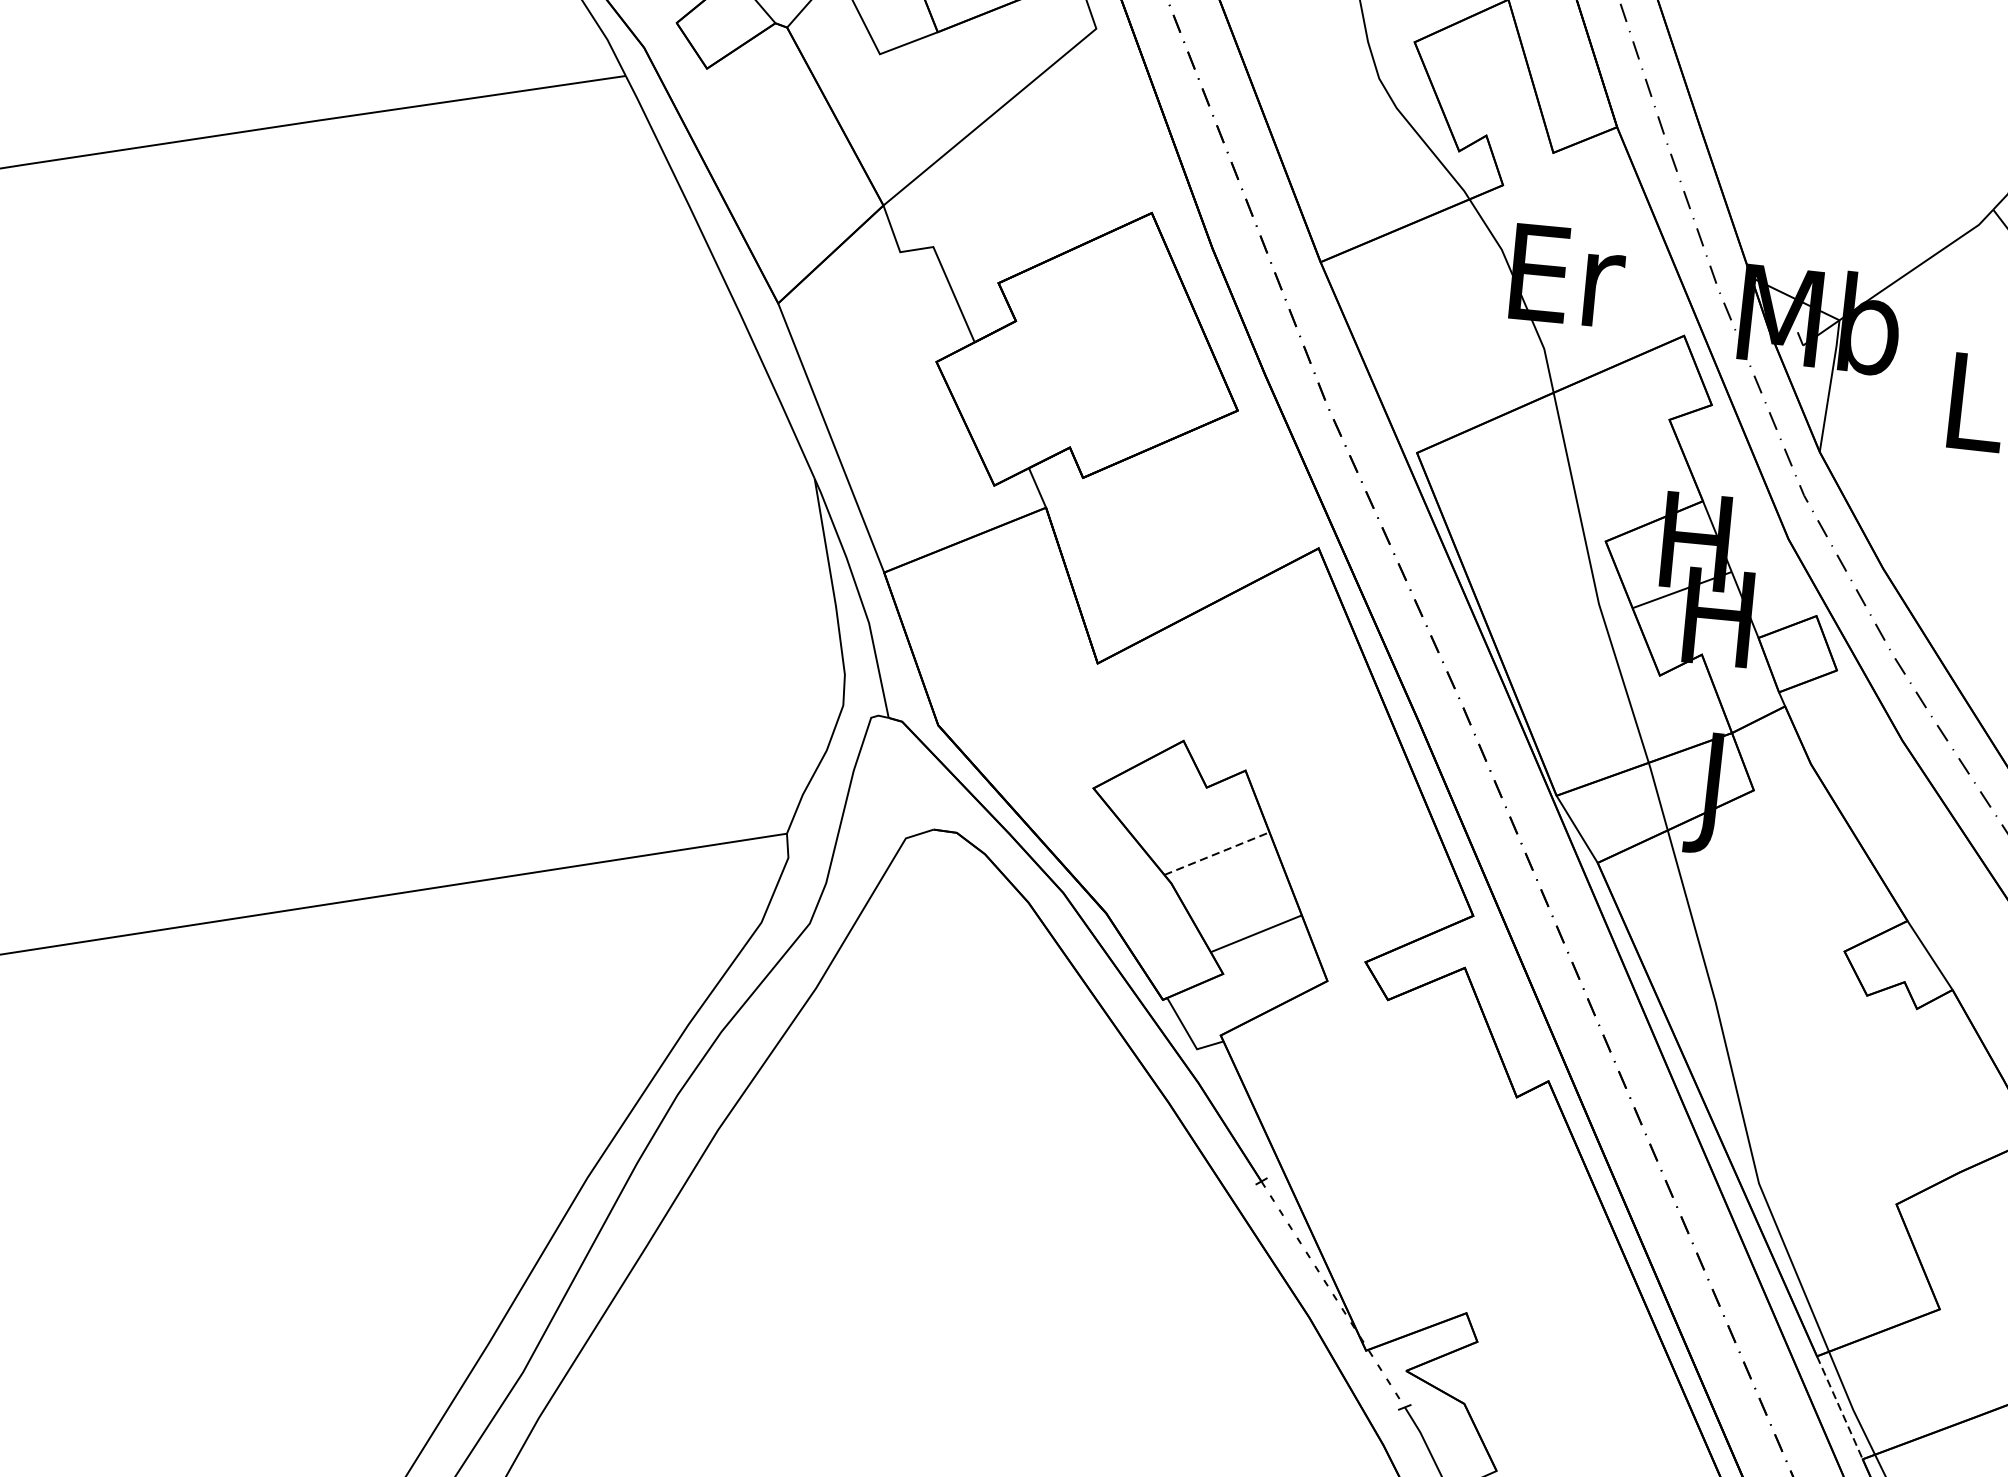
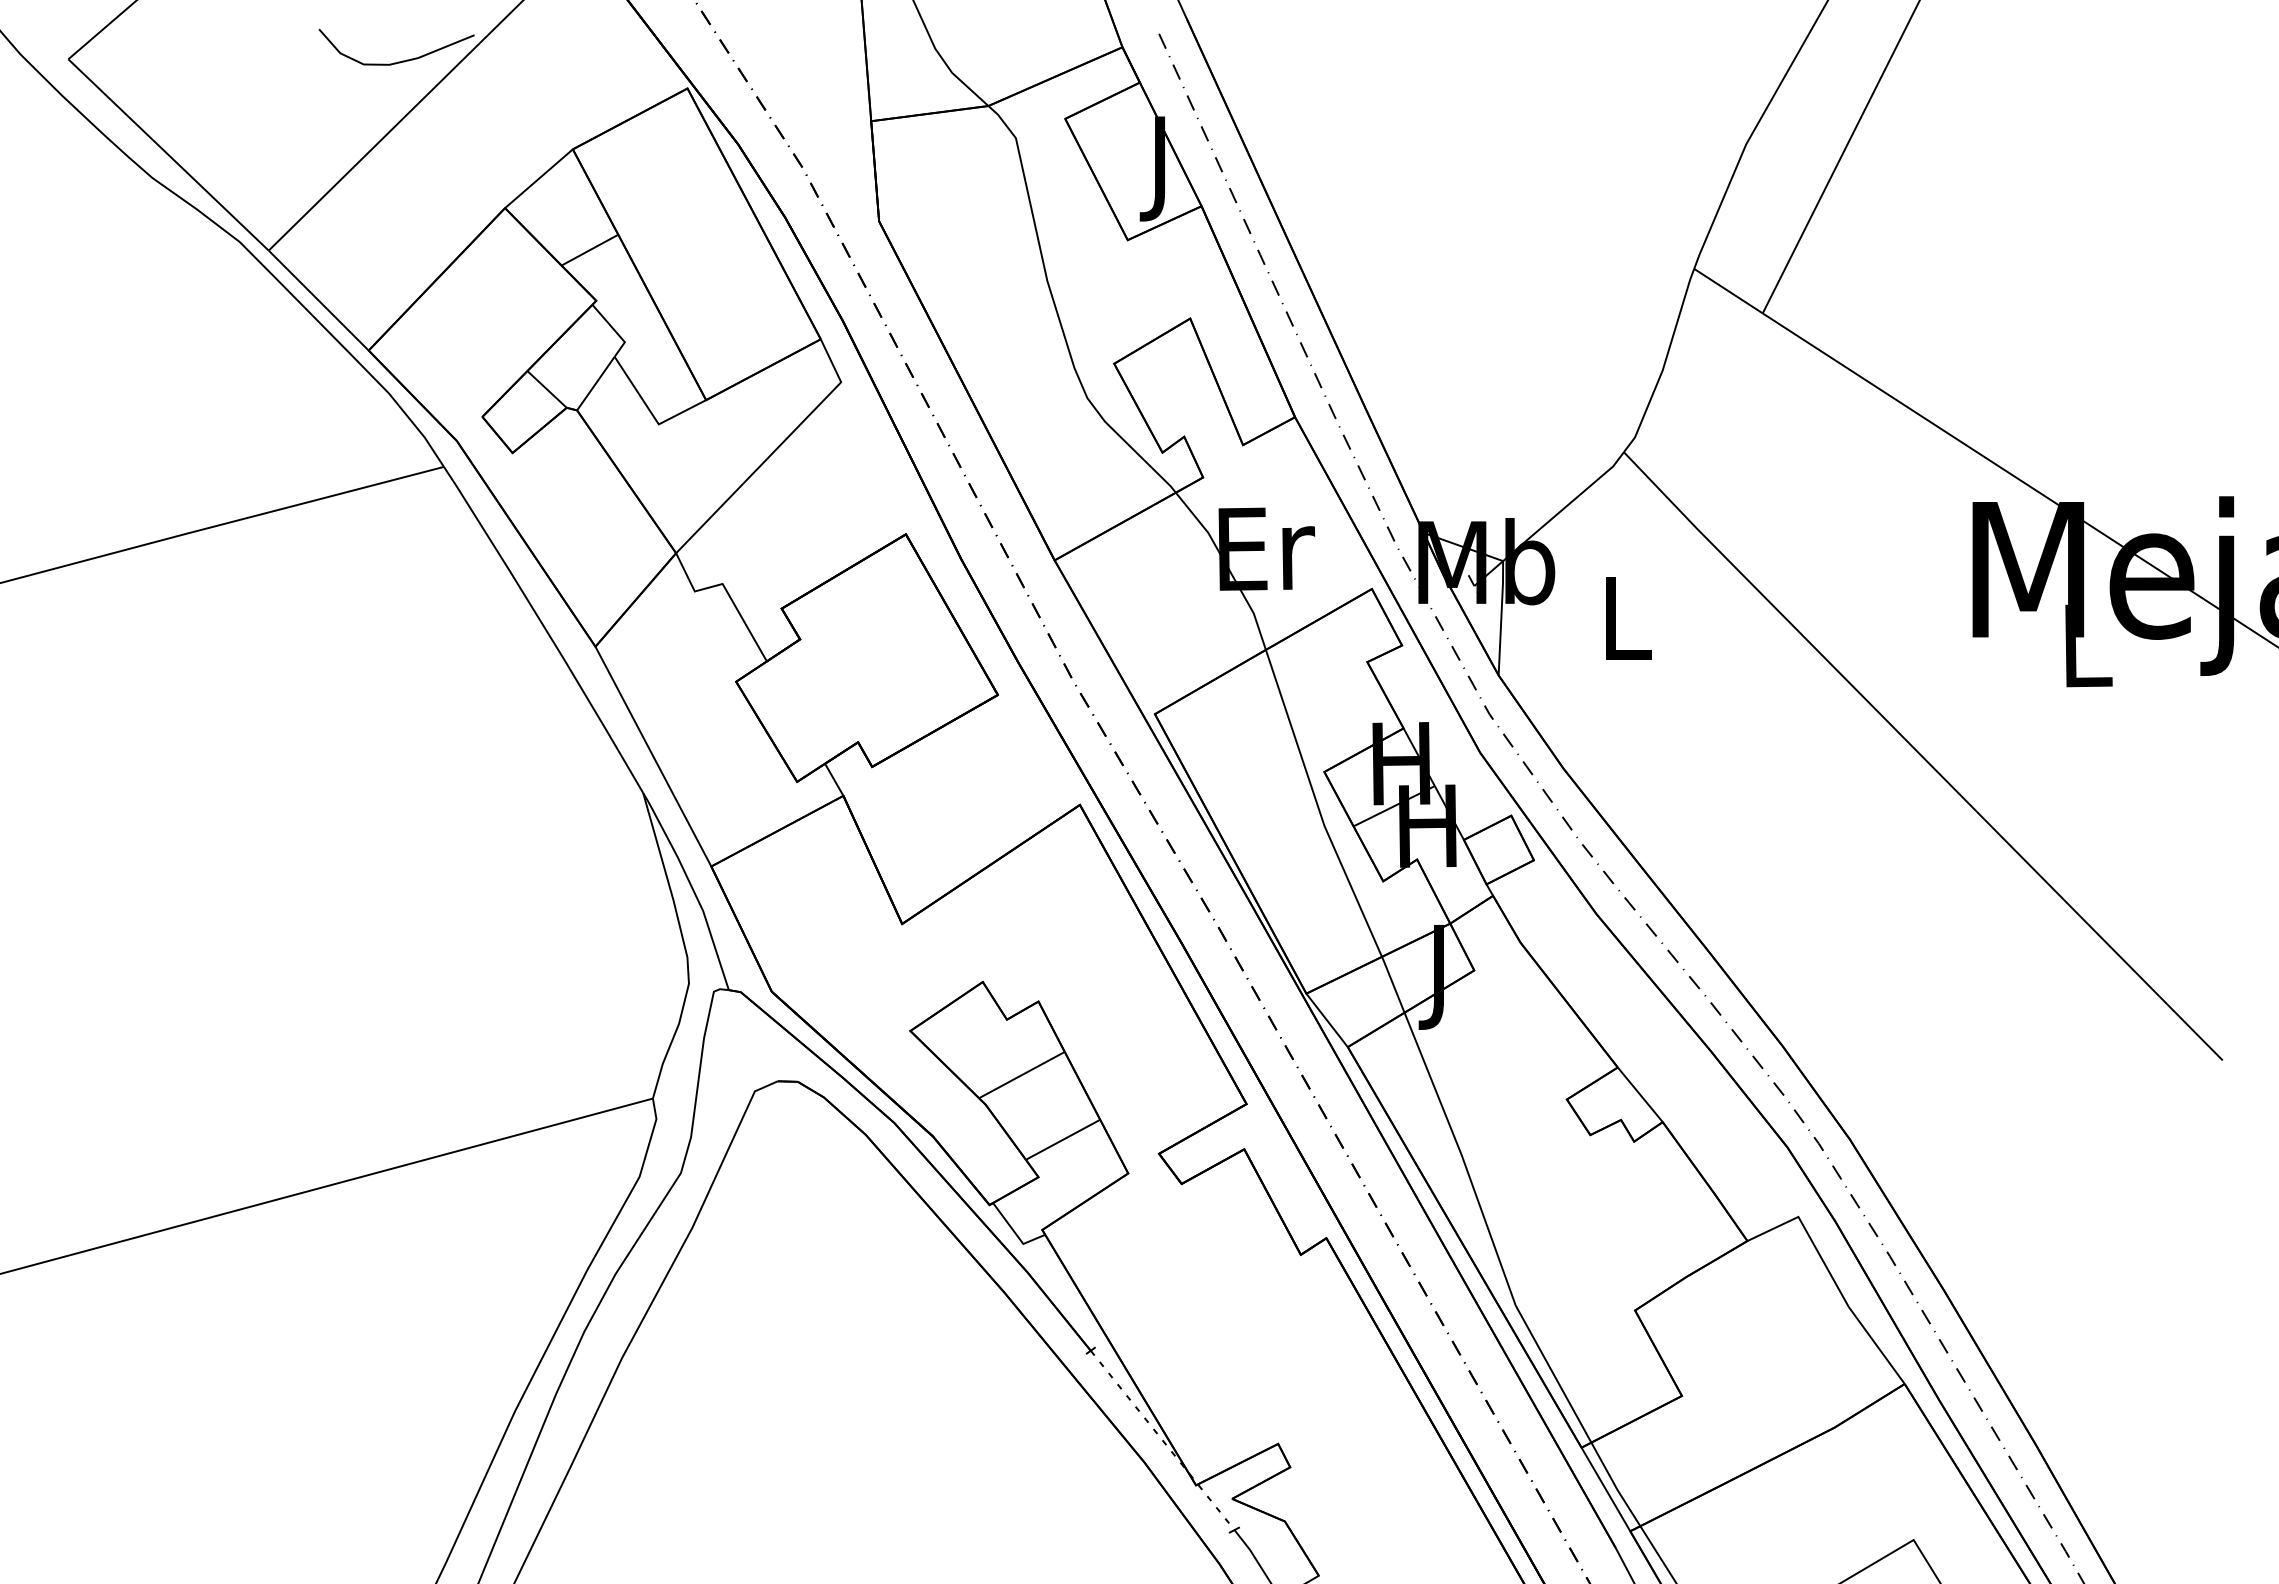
line: (1216, 854) -> (1021, 1075), dashed -> solid
line: (1840, 1407) -> (1606, 1489), dashed -> solid

